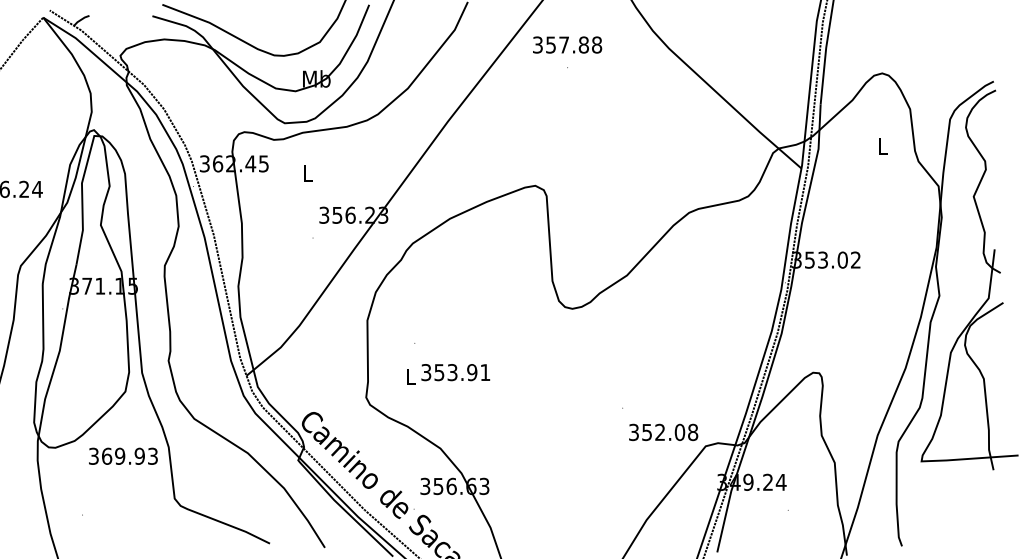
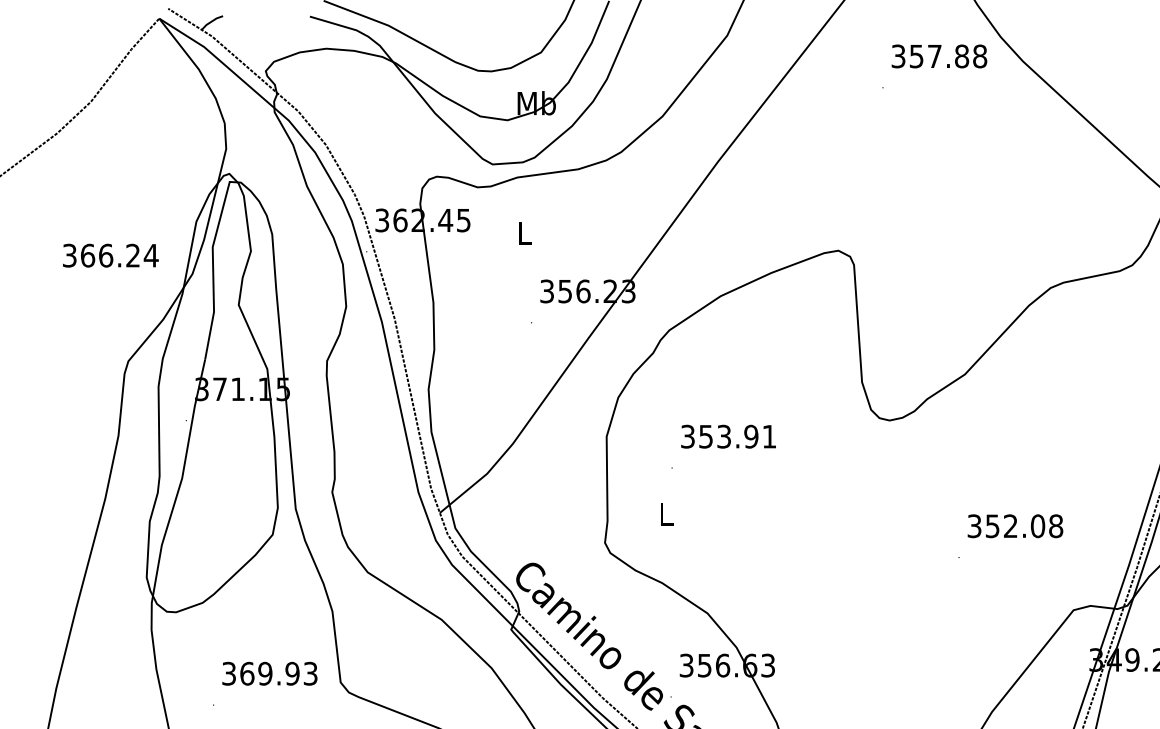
text: (567, 44) -> (939, 55), moved
text: (455, 372) -> (728, 436), moved
text: (663, 432) -> (1015, 526), moved
text: (123, 455) -> (270, 672), moved

